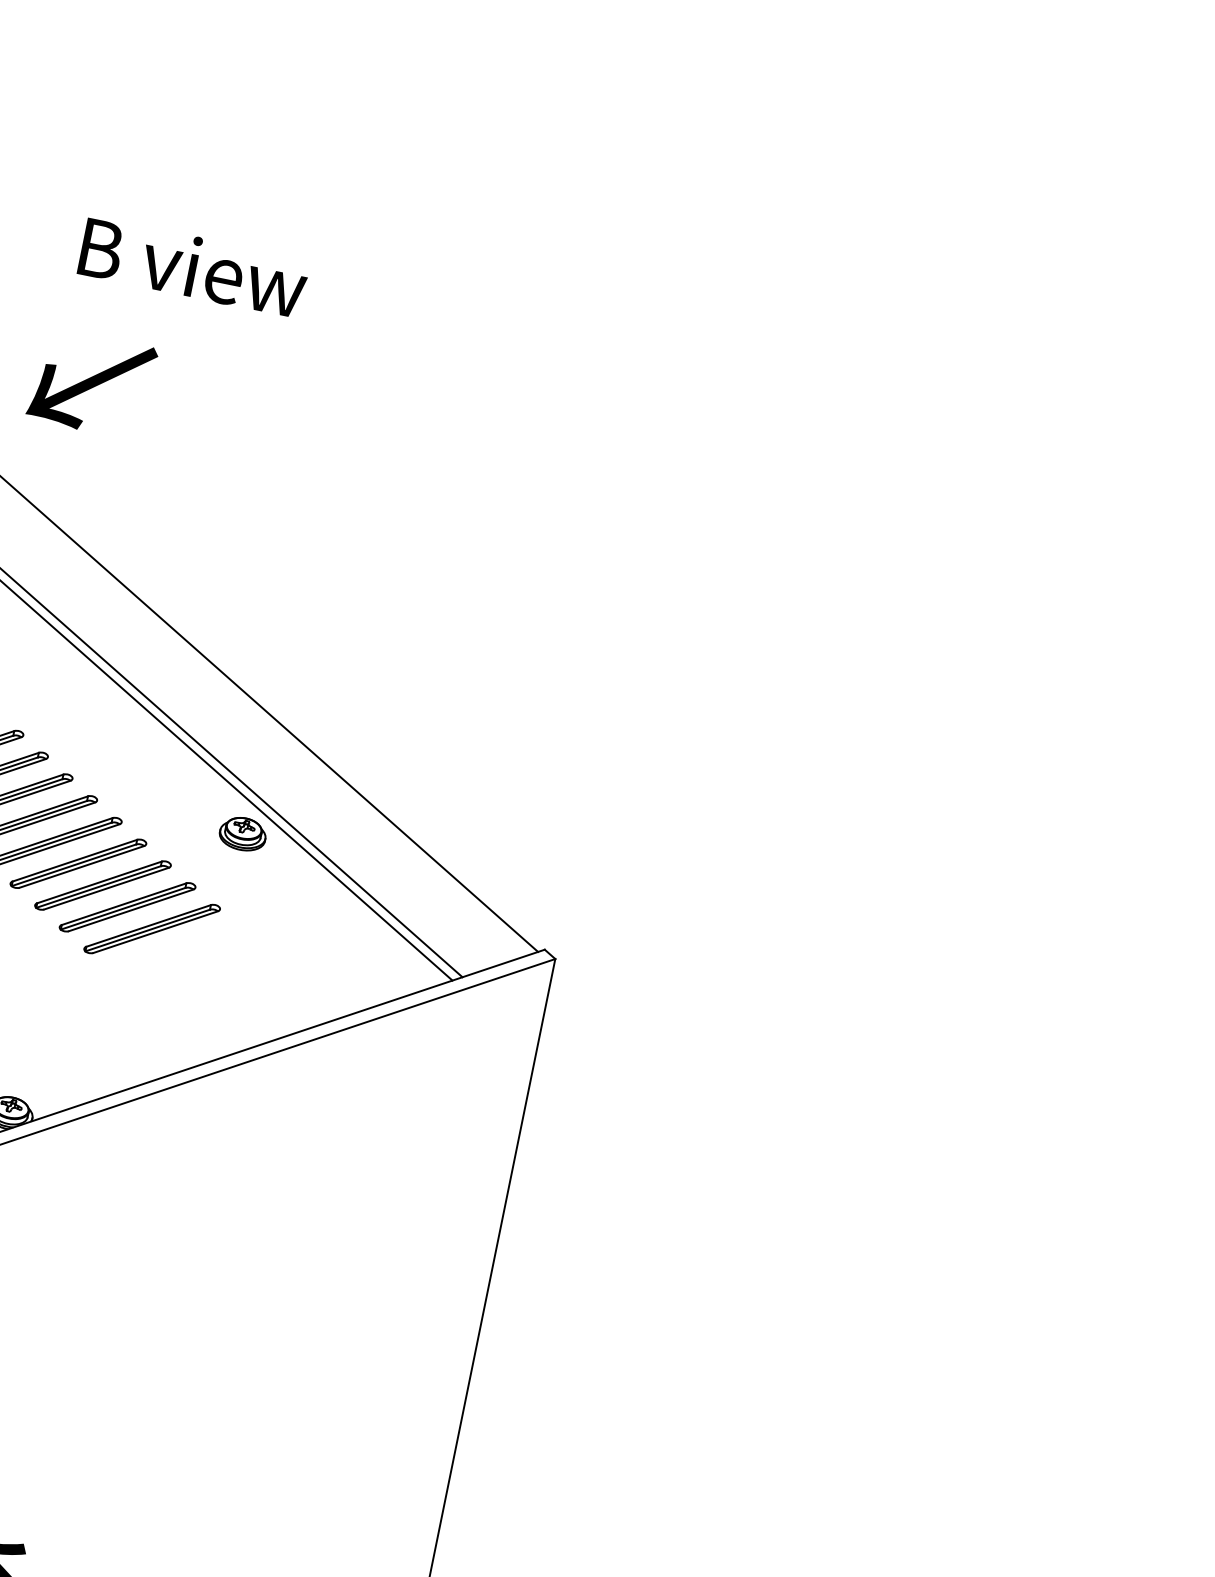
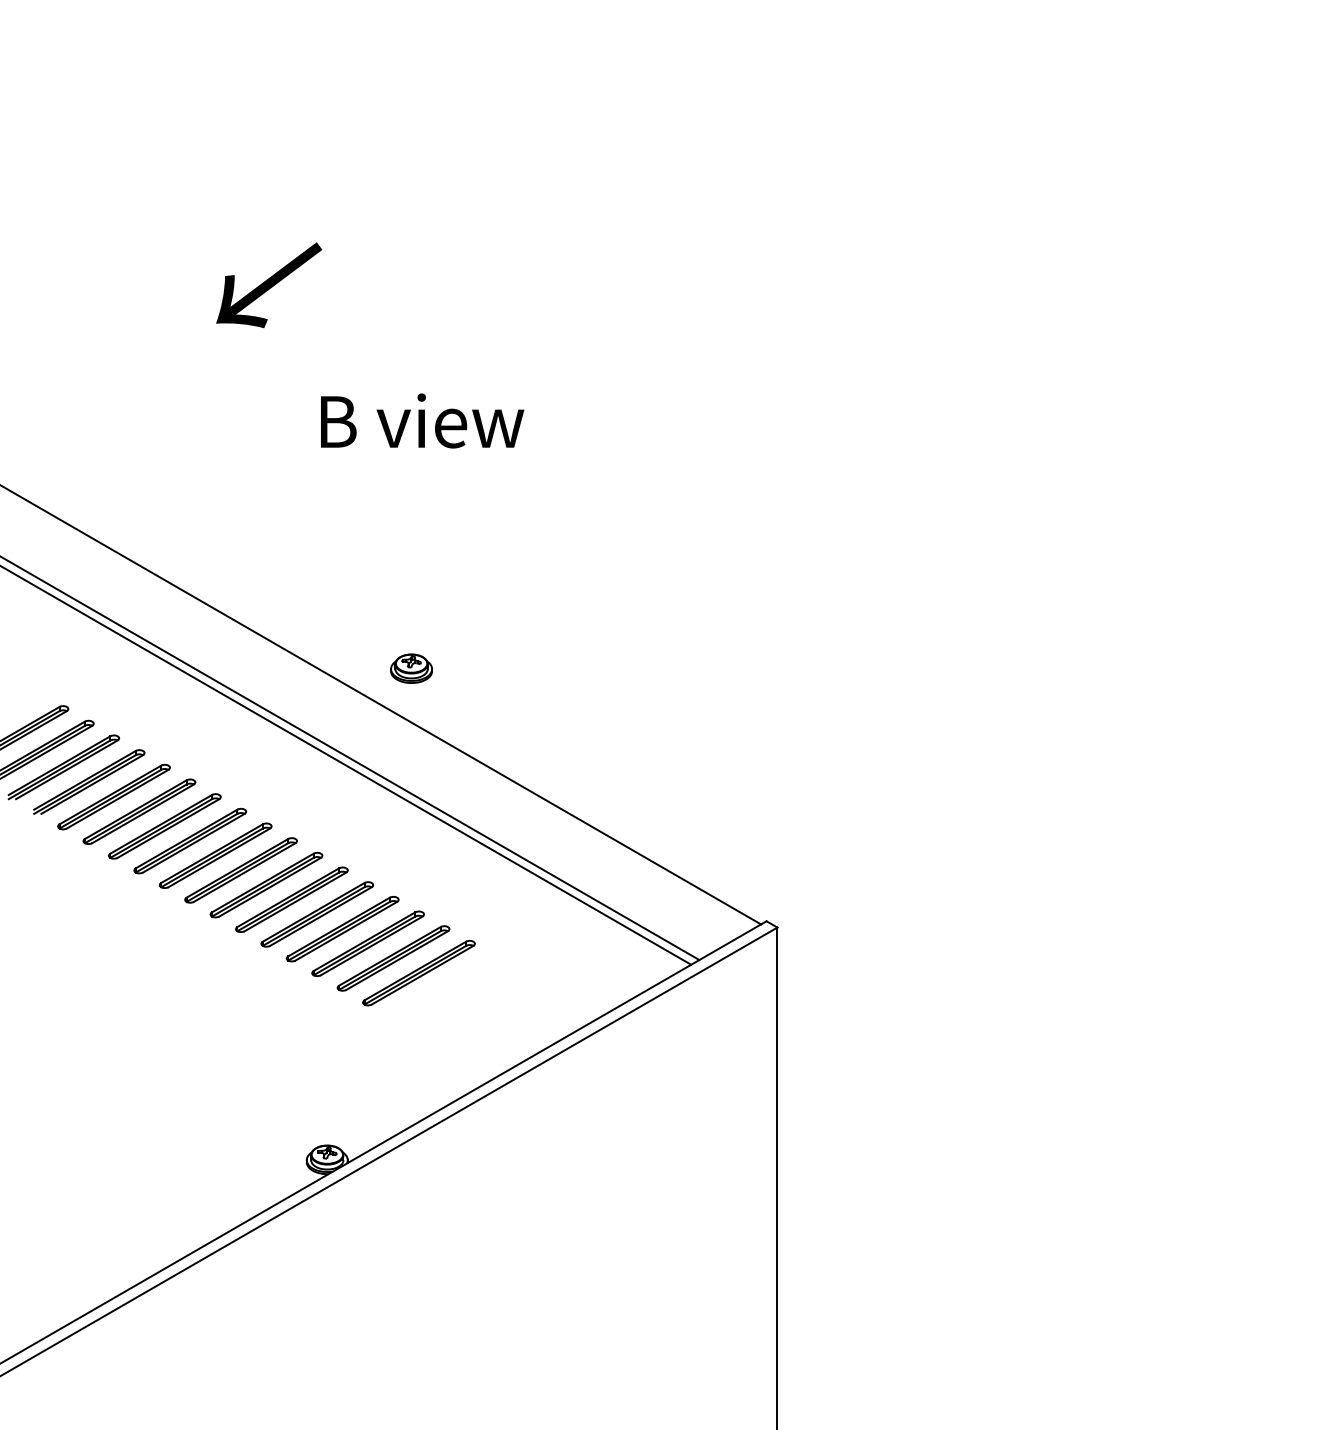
text: (193, 266) -> (422, 420), moved
text: (92, 384) -> (269, 285), moved
part: (242, 833) -> (411, 668), moved

